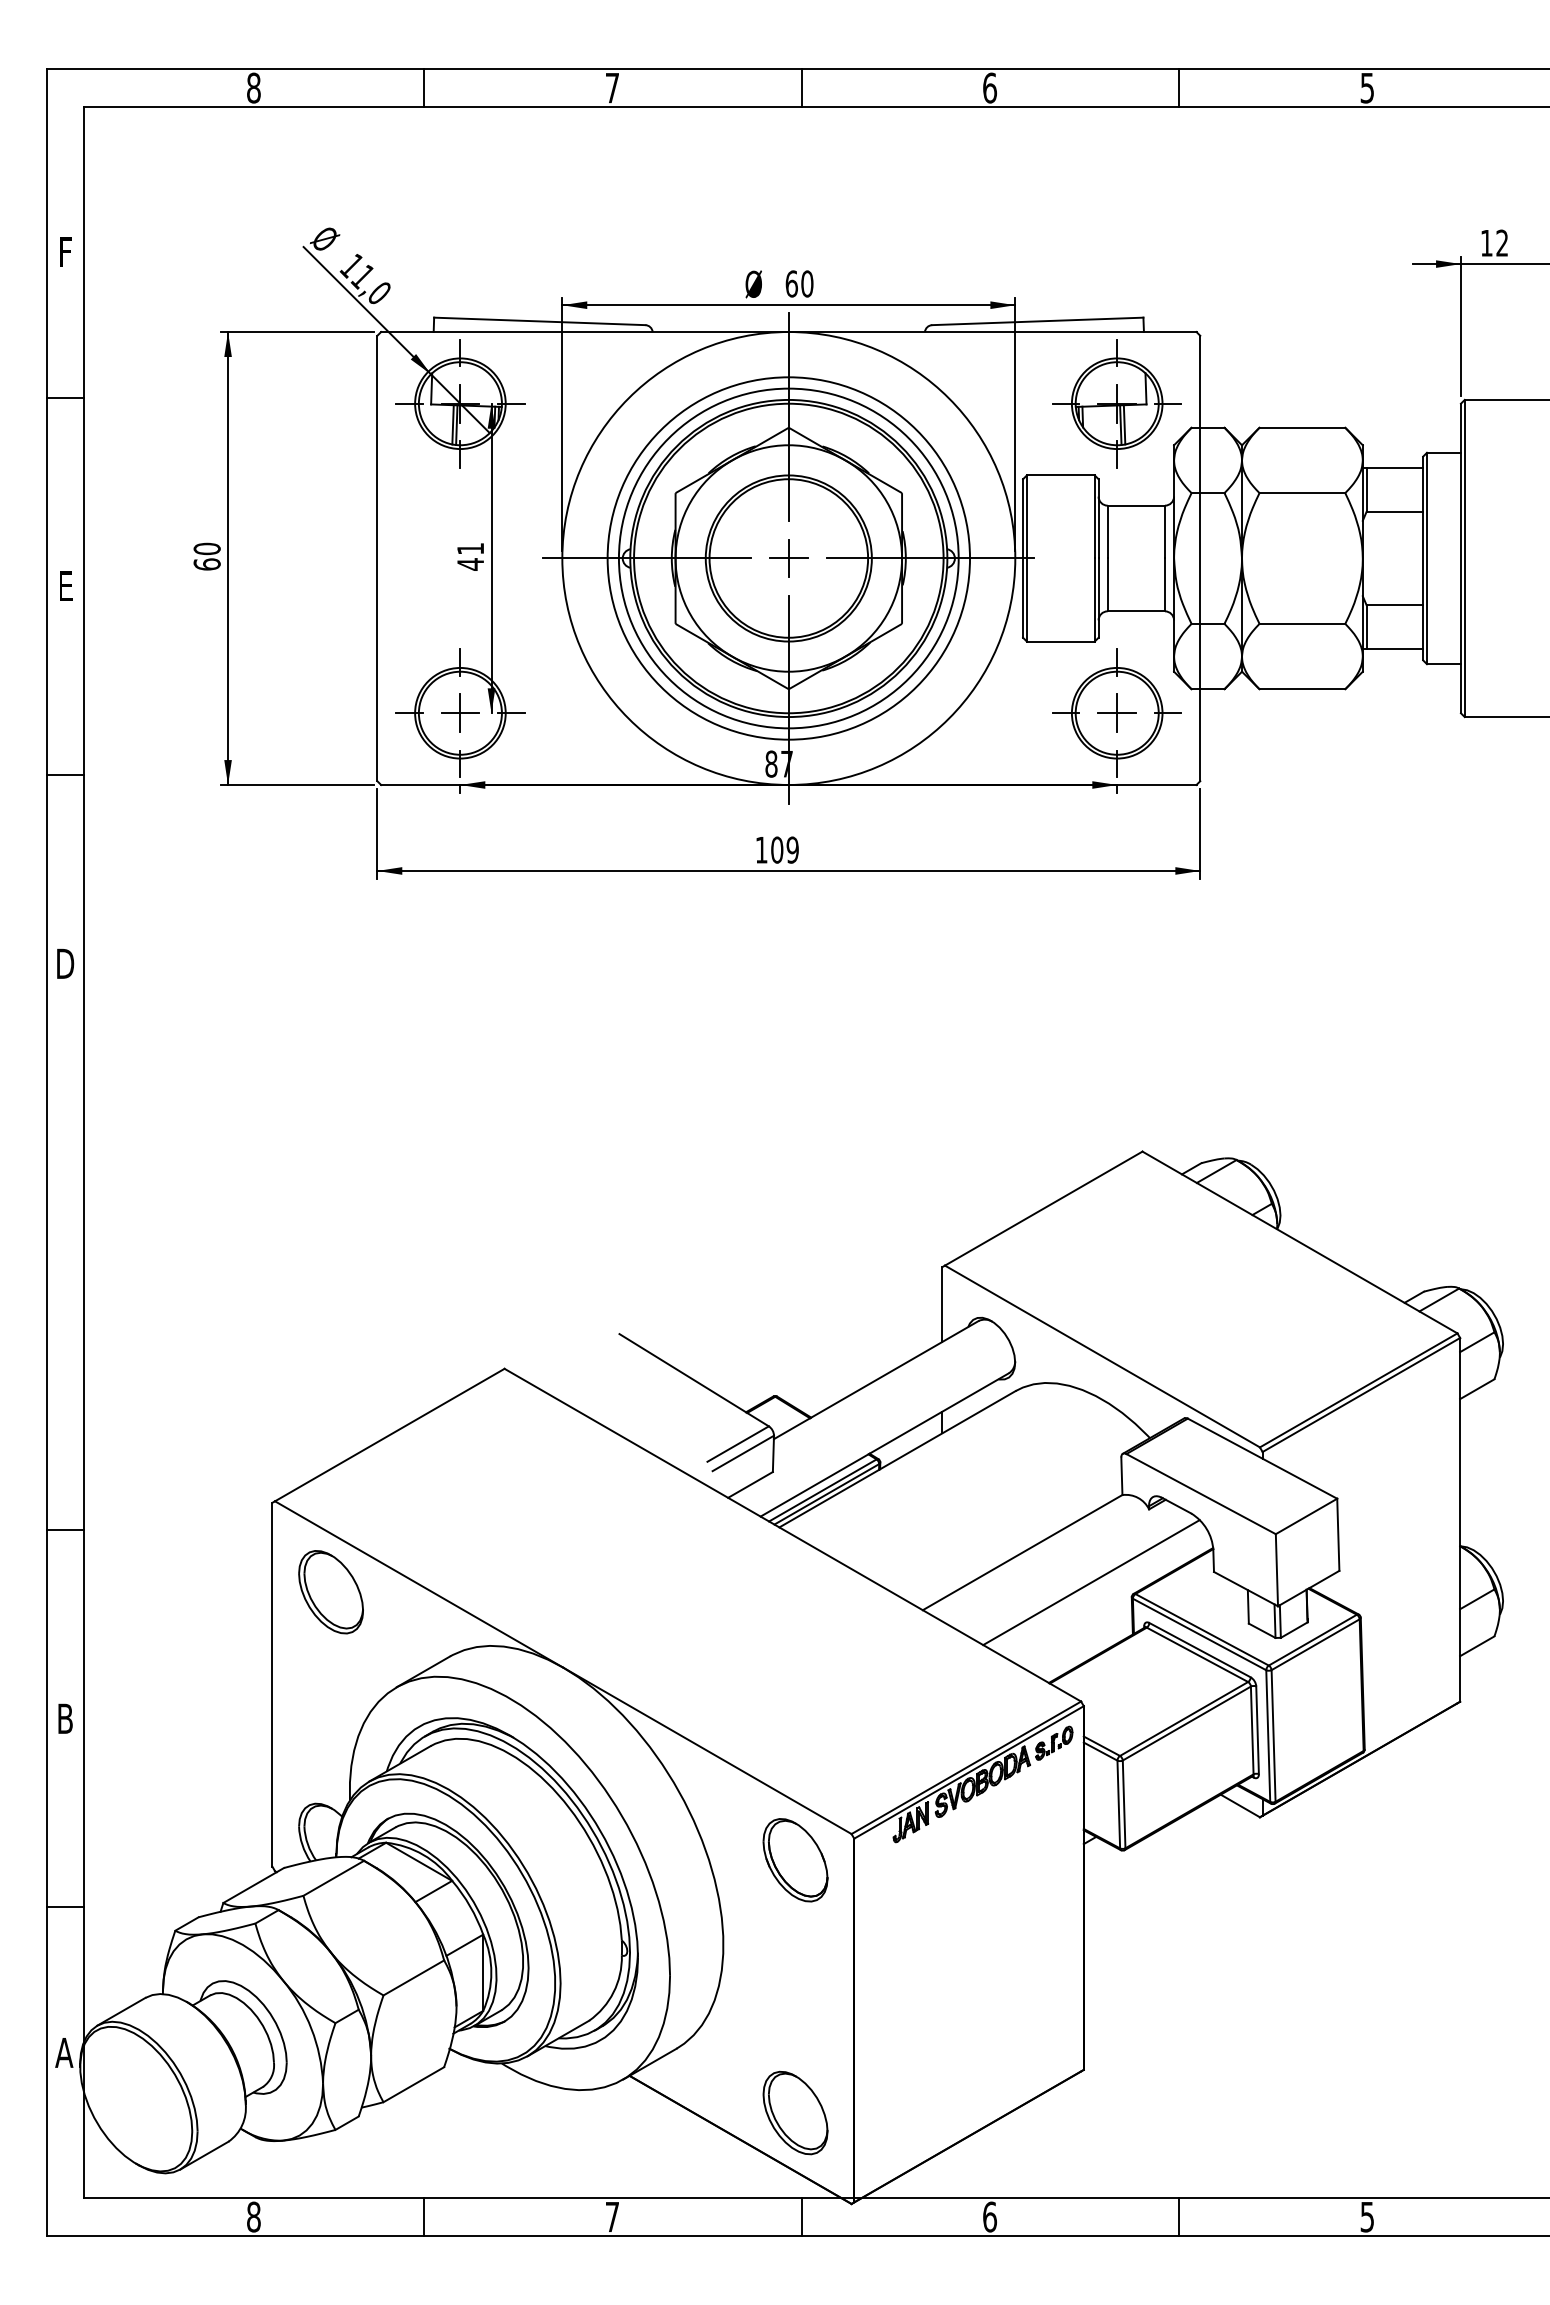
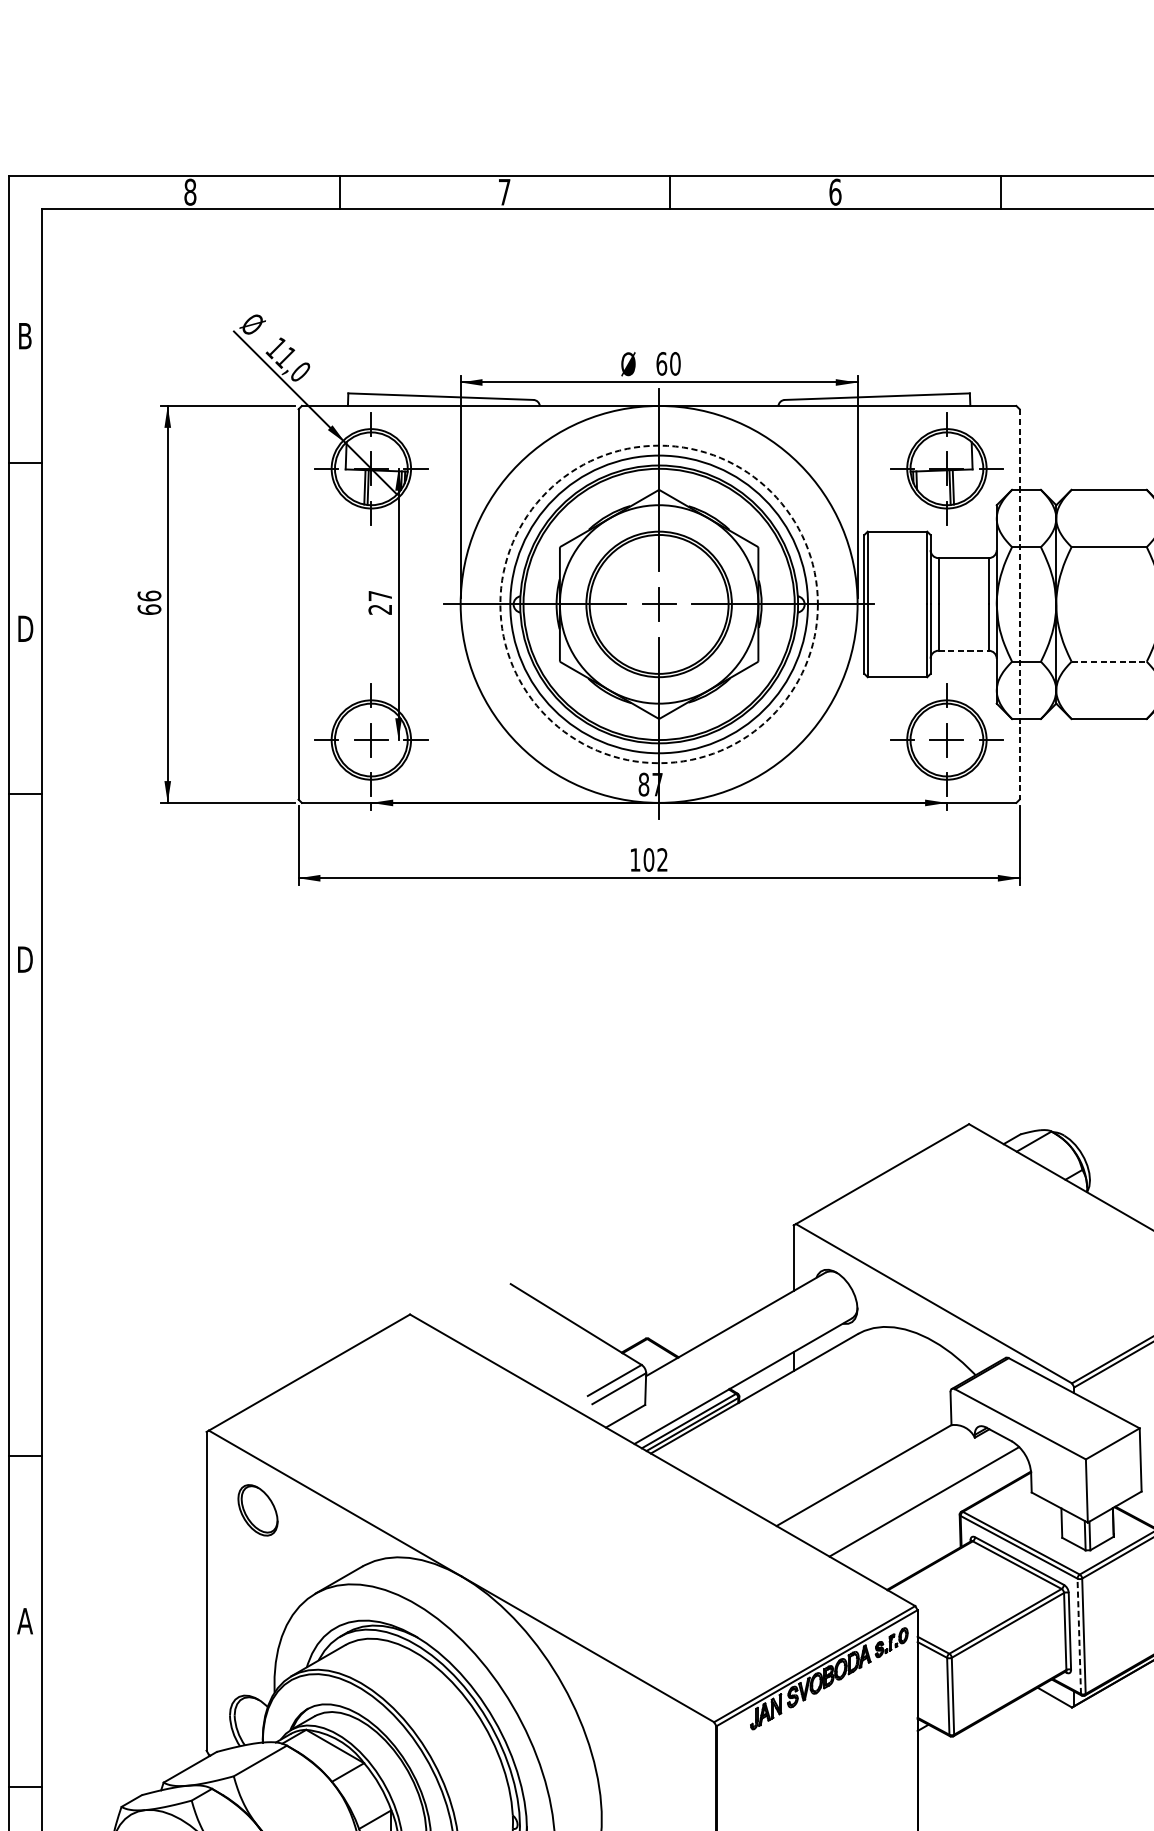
text: (65, 252) -> (25, 336), F -> B
text: (206, 548) -> (148, 595), 60 -> 66
text: (470, 556) -> (380, 602), 41 -> 27
circle: (788, 558) -> (658, 604), solid -> dashed
line: (1200, 558) -> (1019, 604), solid -> dashed
text: (65, 586) -> (25, 628), E -> D
line: (1136, 611) -> (963, 650), solid -> dashed
line: (1302, 623) -> (1109, 661), solid -> dashed
text: (792, 849) -> (662, 859), 109 -> 102
part: (330, 1592) -> (257, 1510), size x0.7
text: (65, 1718) -> (25, 1620), B -> A
line: (1268, 1736) -> (1079, 1636), solid -> dashed
part: (795, 1860) -> (664, 1745), removed

